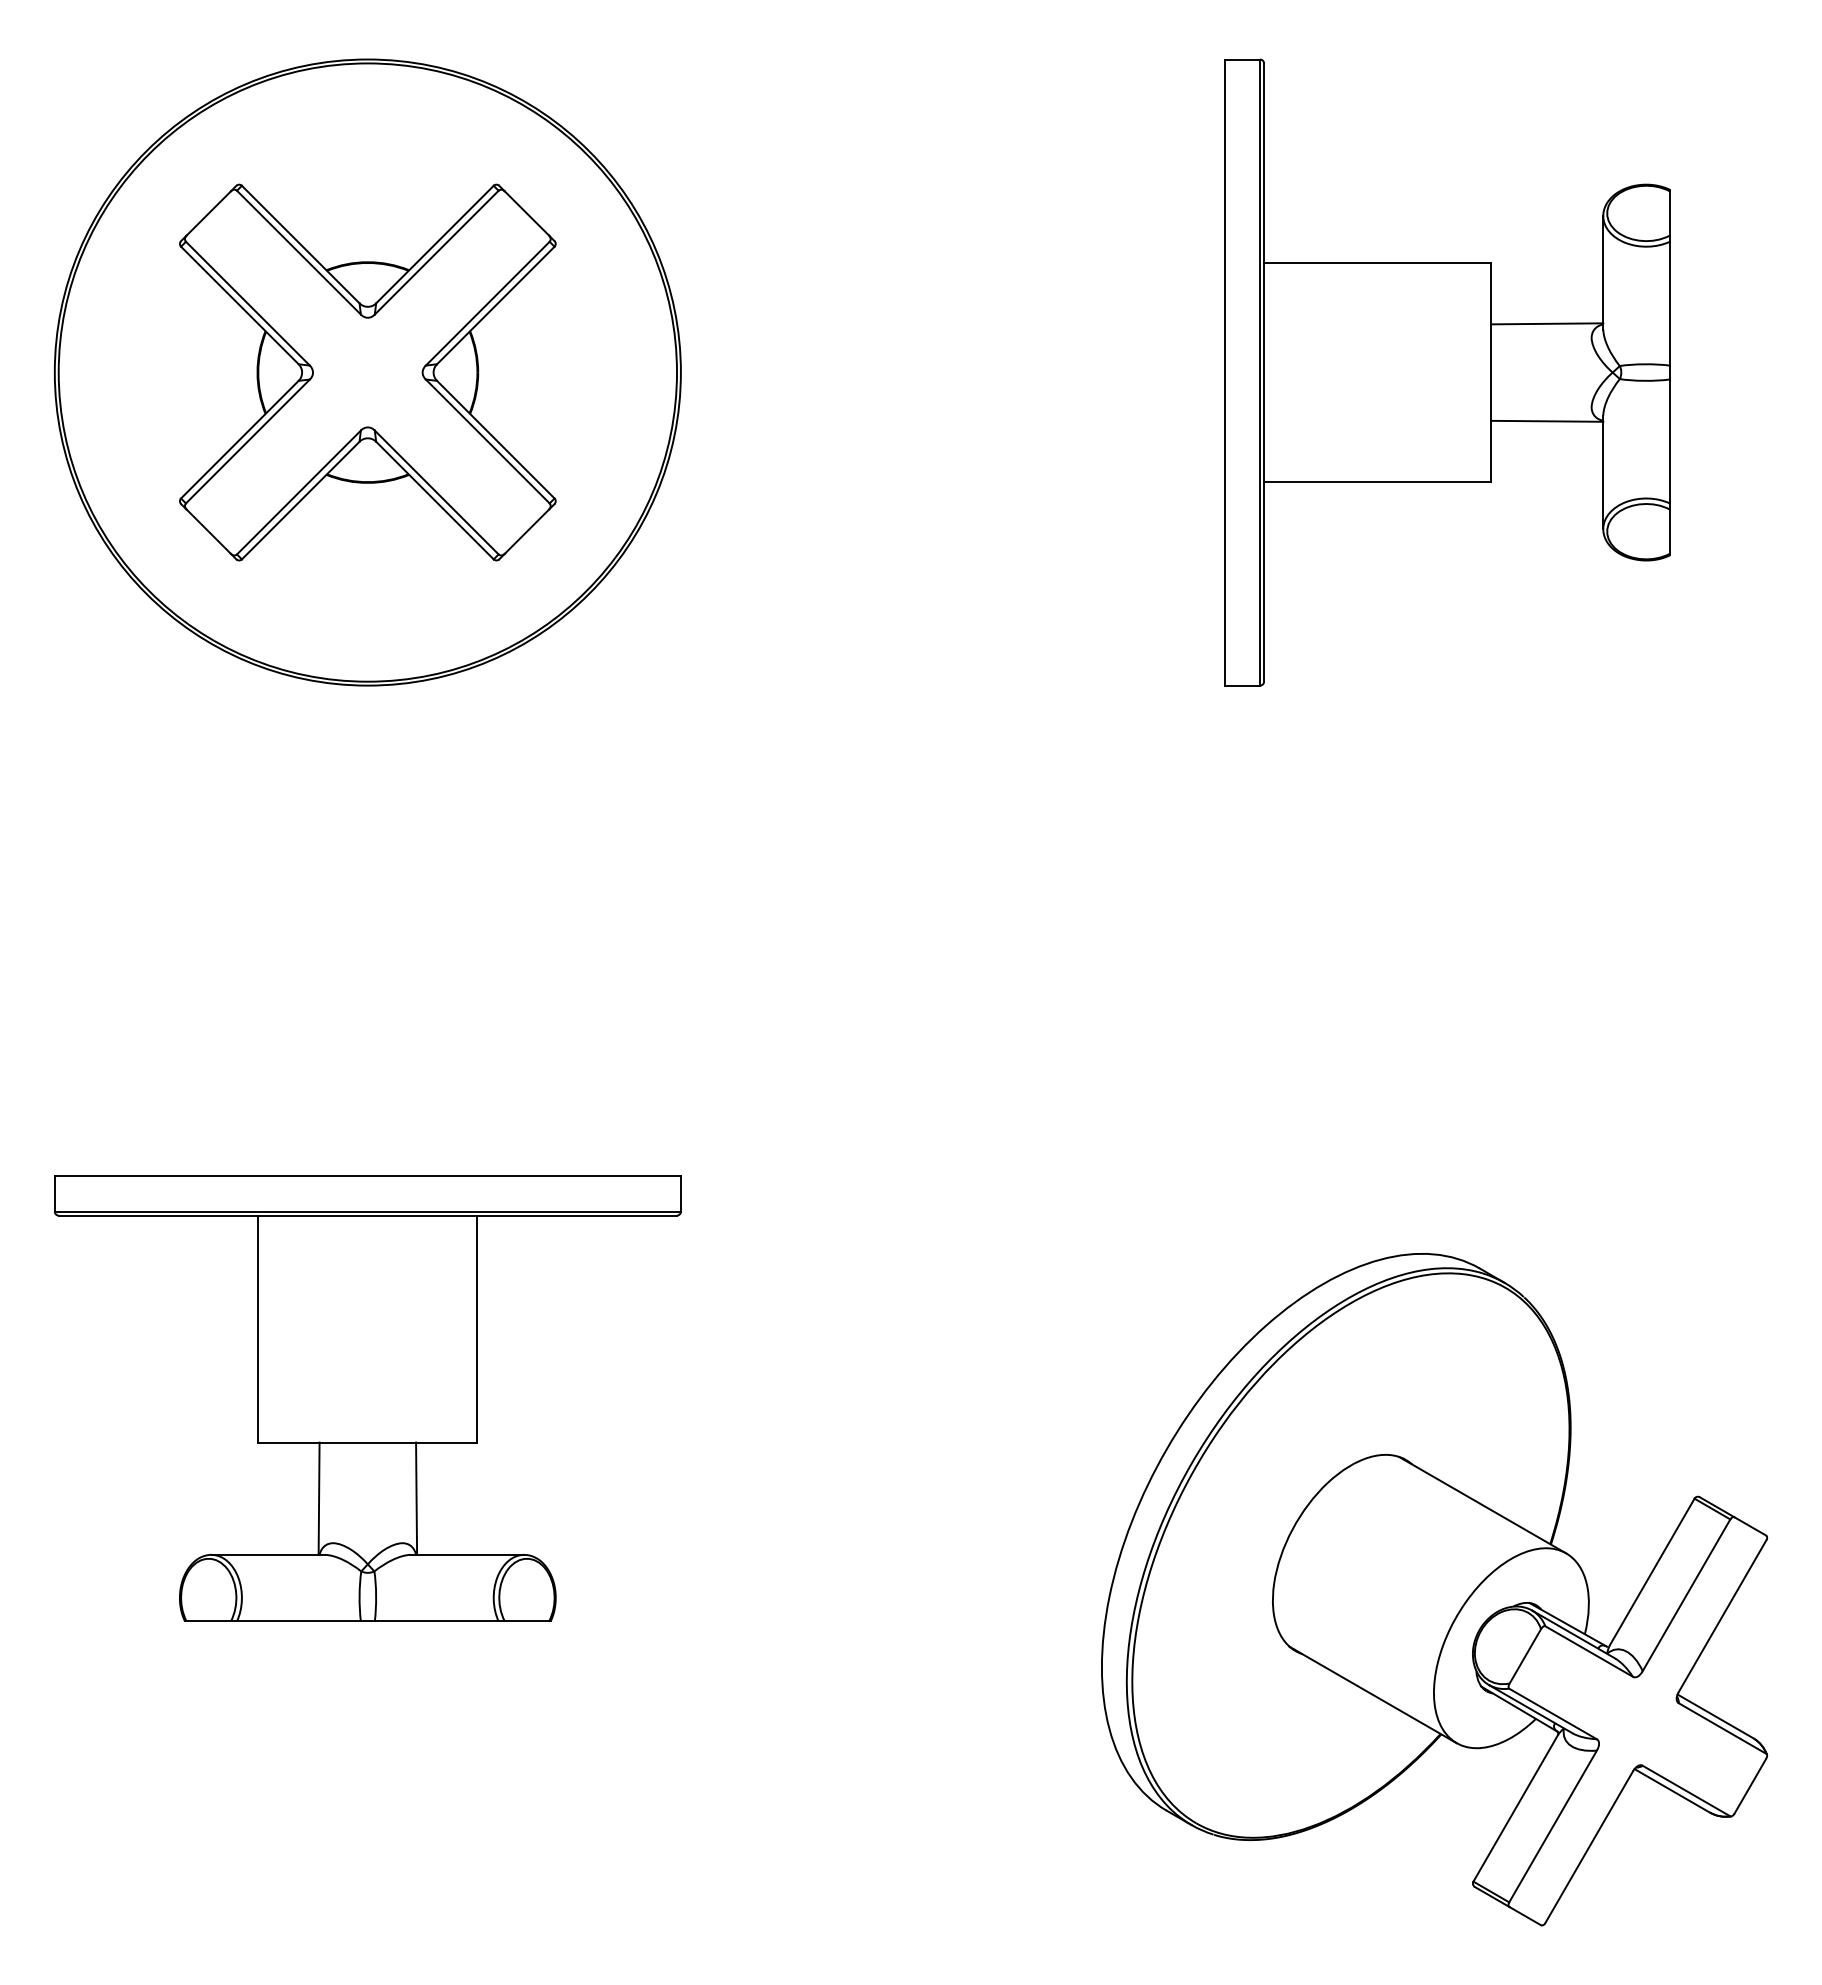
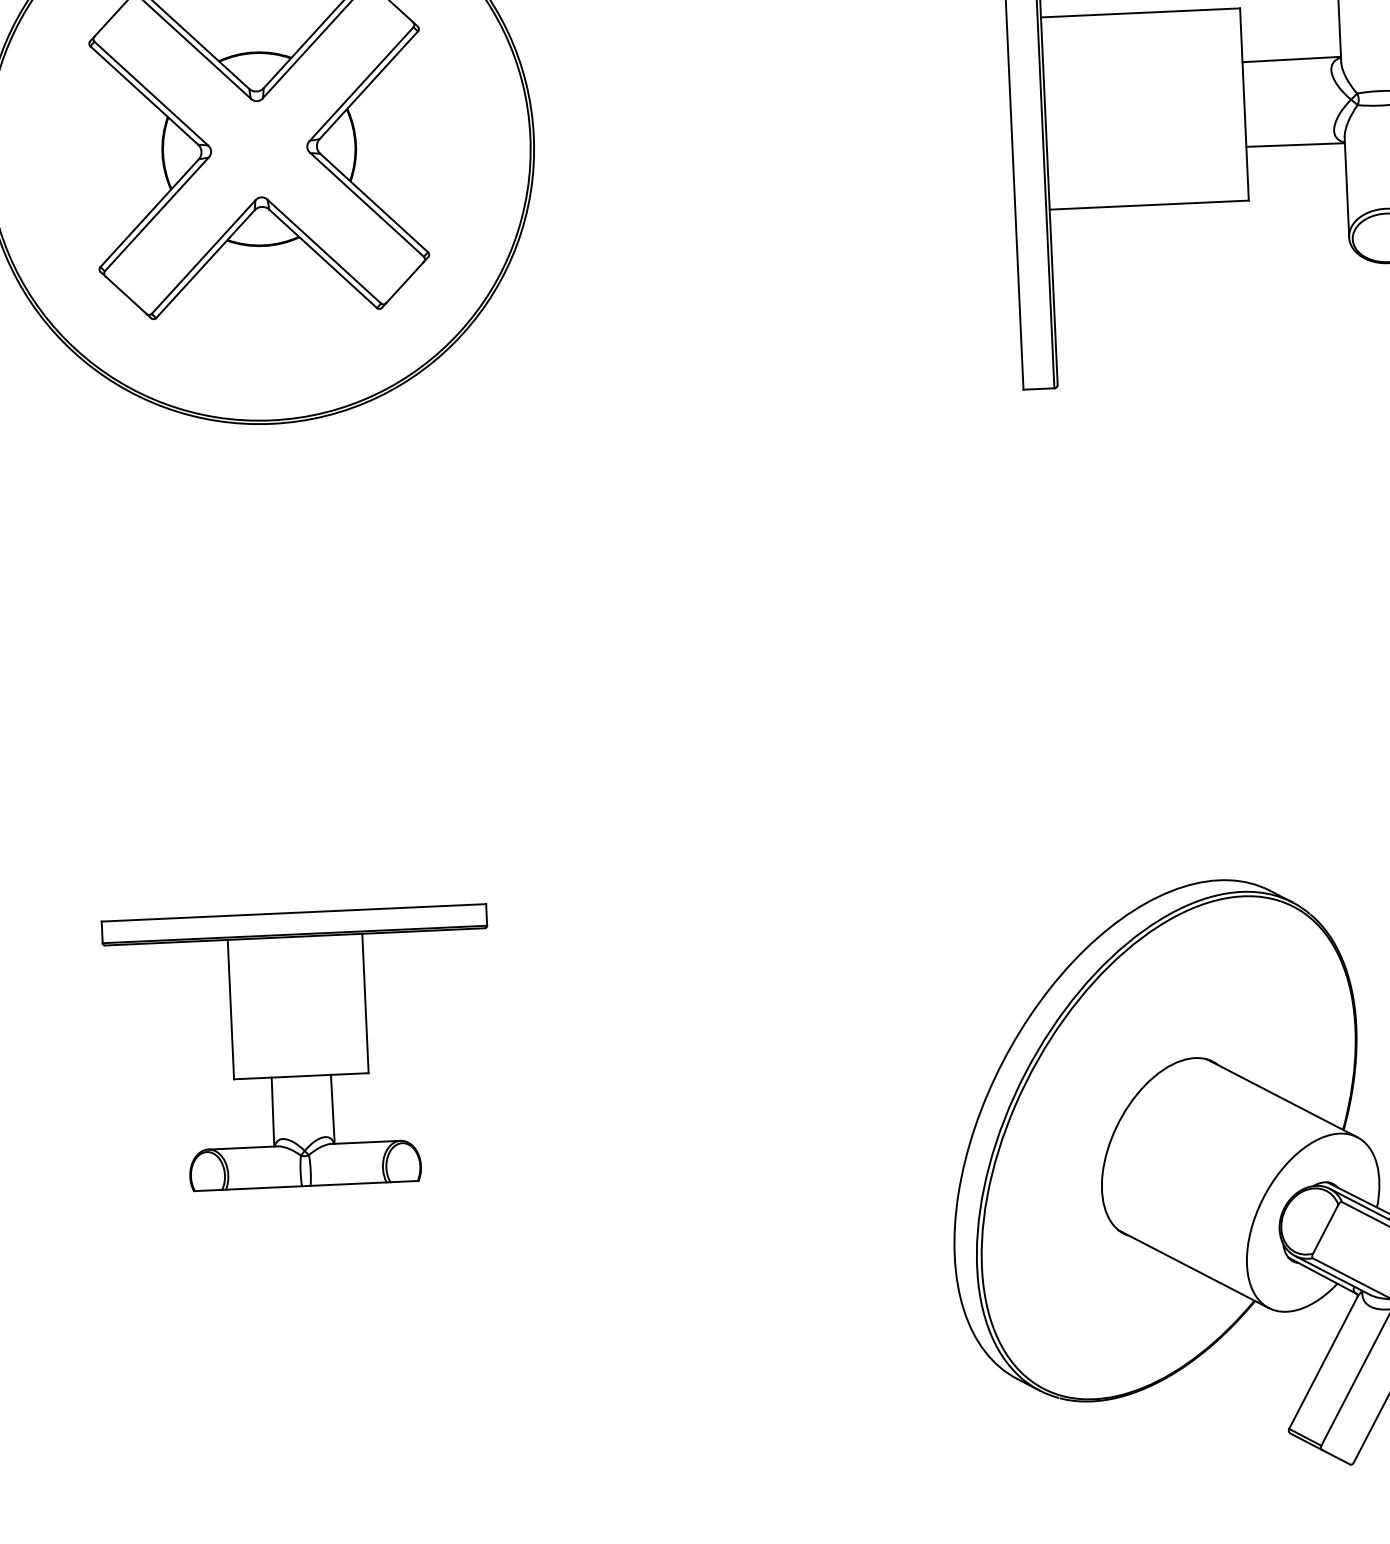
part: (367, 1398) -> (299, 1049), size x0.7

